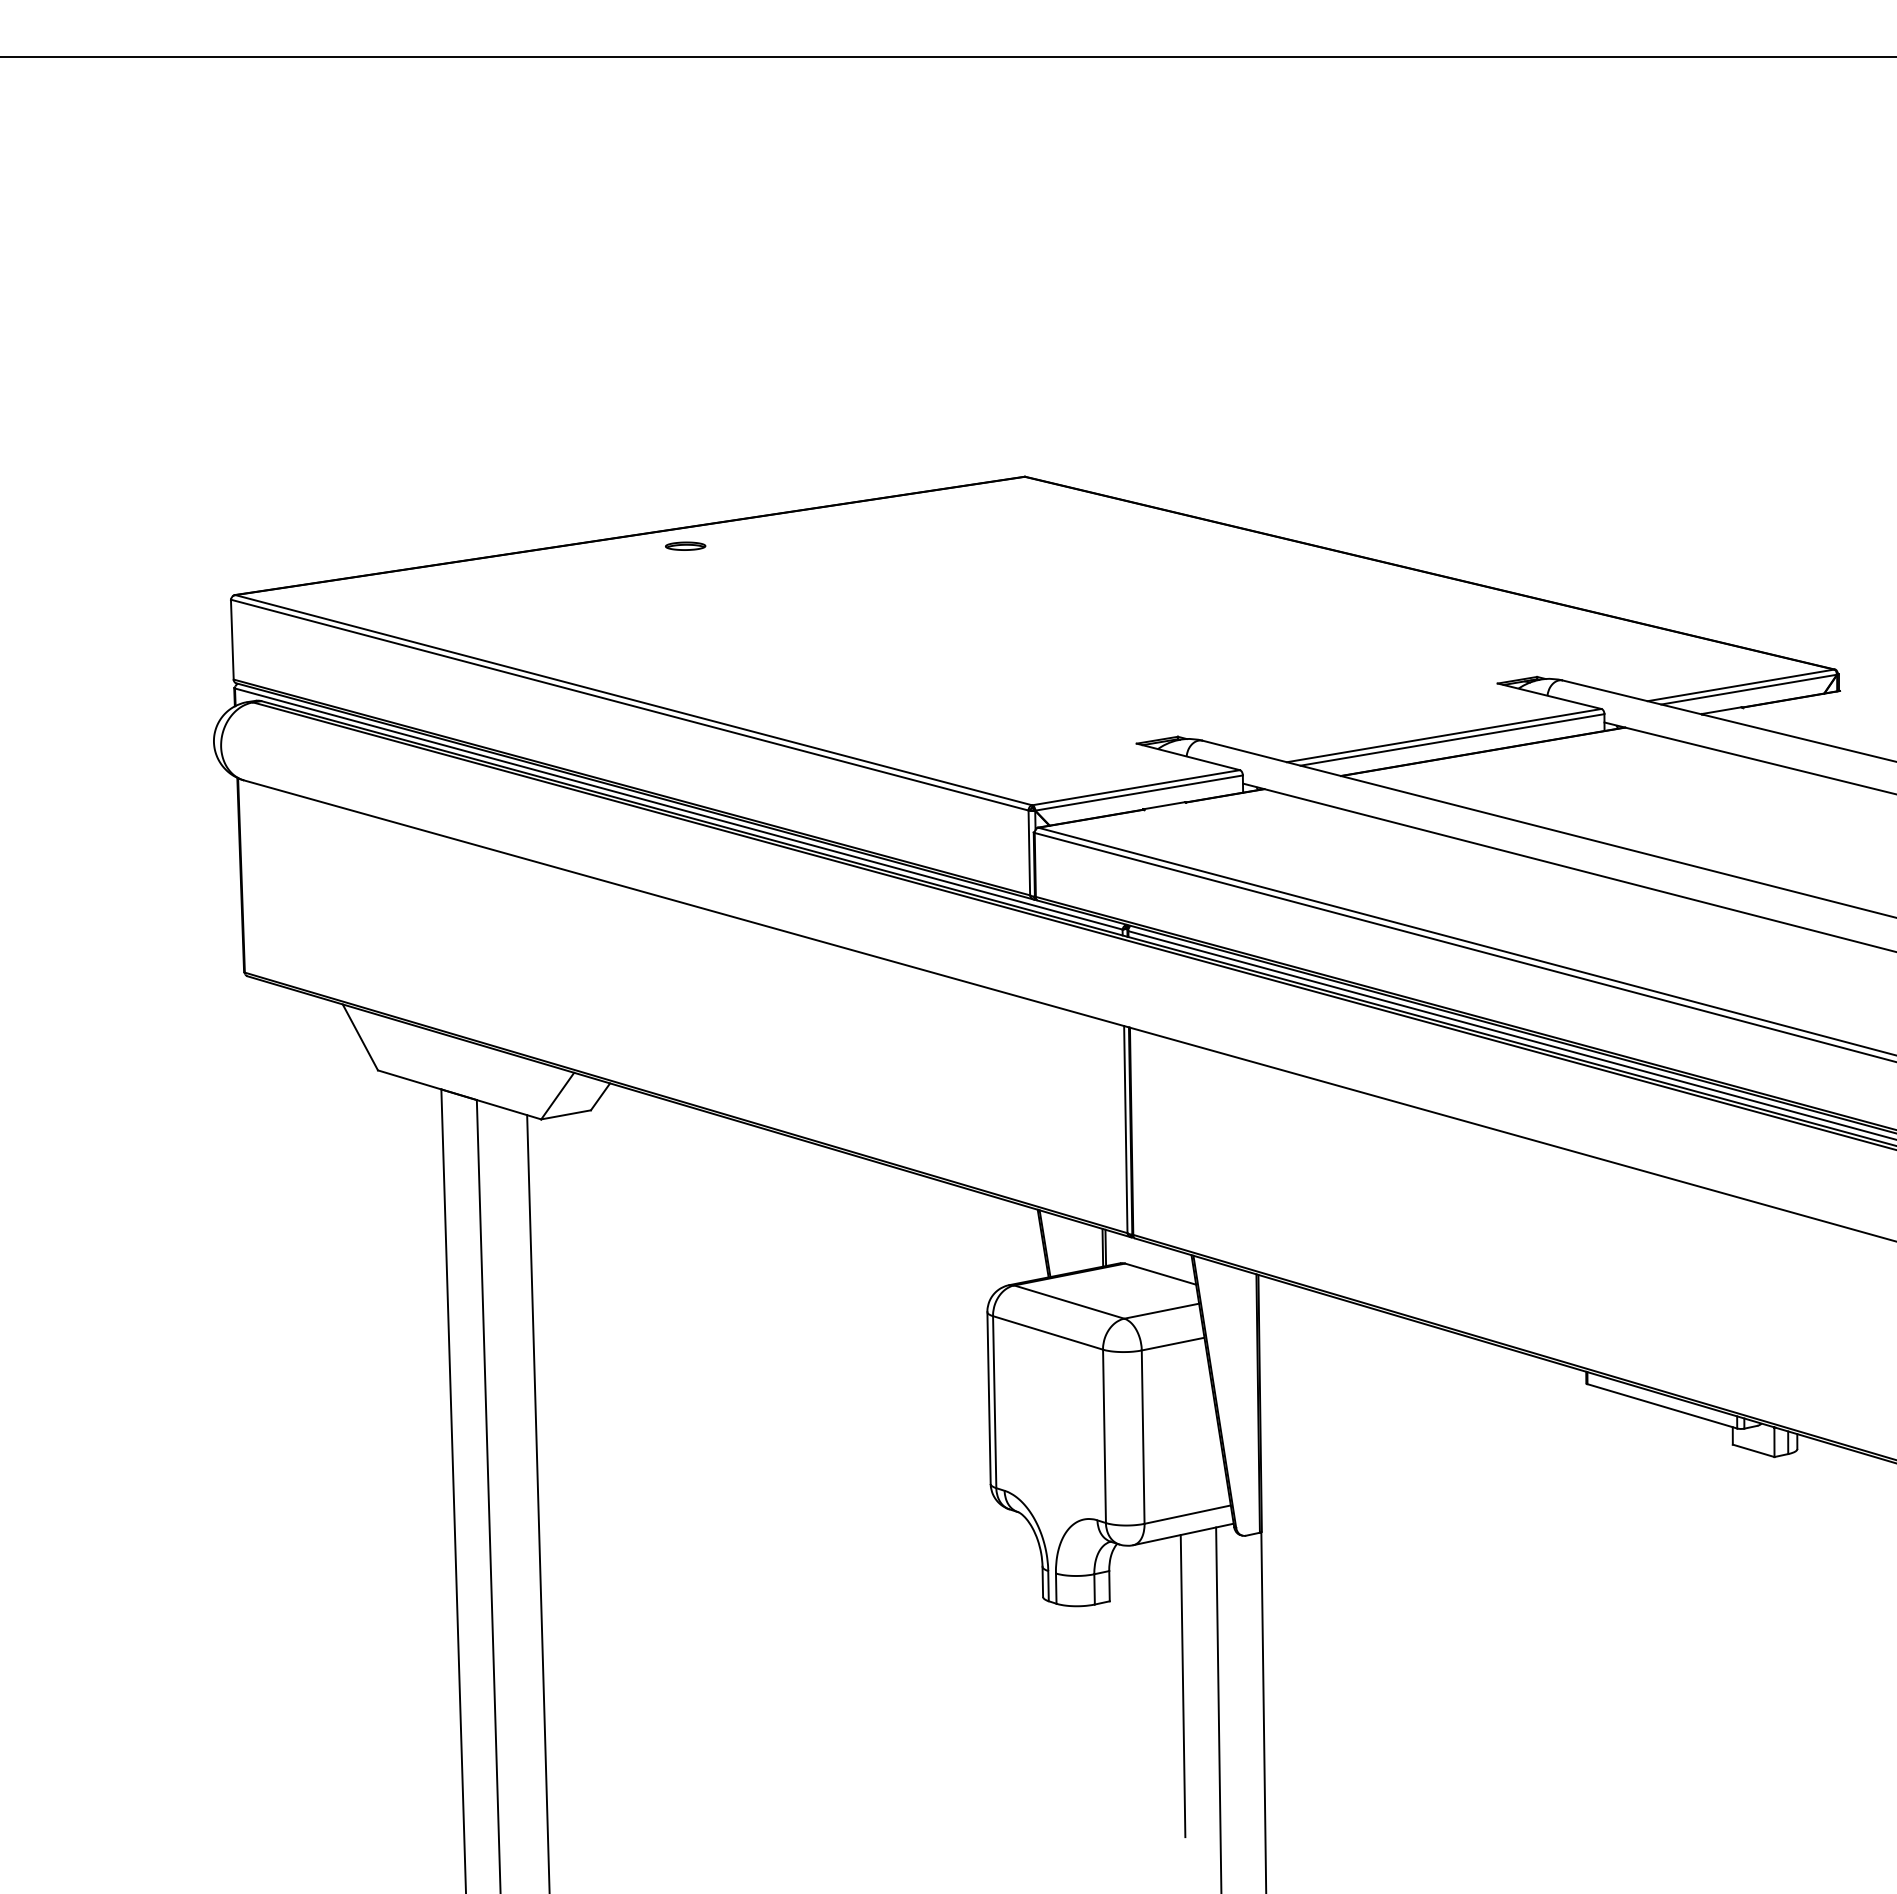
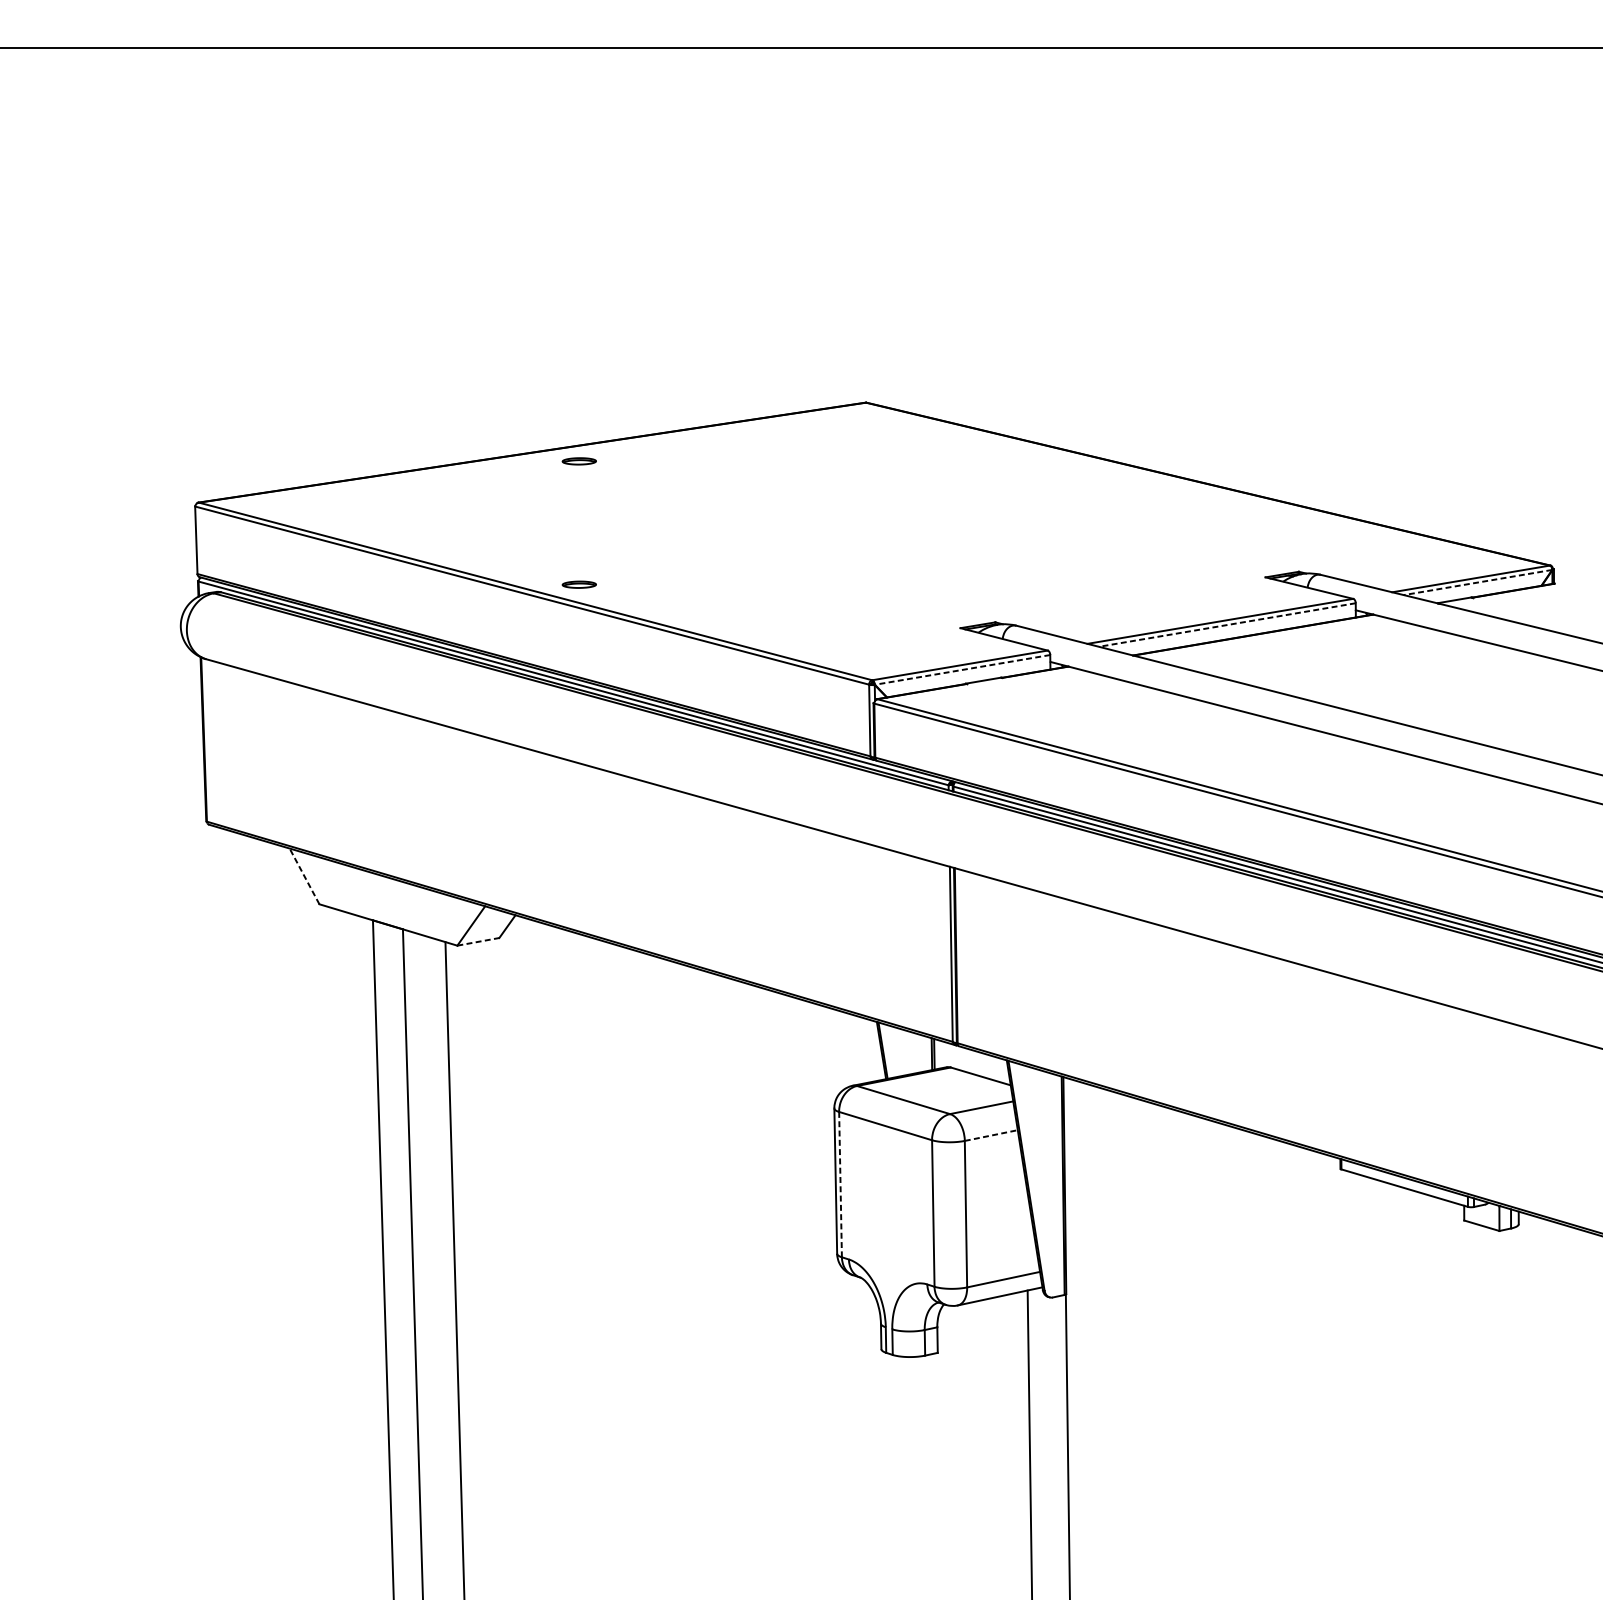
line: (1748, 689) -> (1477, 582), solid -> dashed
part: (685, 691) -> (579, 584), added
line: (1451, 740) -> (1226, 625), solid -> dashed
line: (1138, 793) -> (962, 670), solid -> dashed
line: (360, 1036) -> (304, 875), solid -> dashed
line: (566, 1114) -> (478, 941), solid -> dashed
line: (1173, 1344) -> (991, 1135), solid -> dashed
line: (994, 1401) -> (840, 1184), solid -> dashed
line: (1182, 1686) -> (999, 1424), removed

